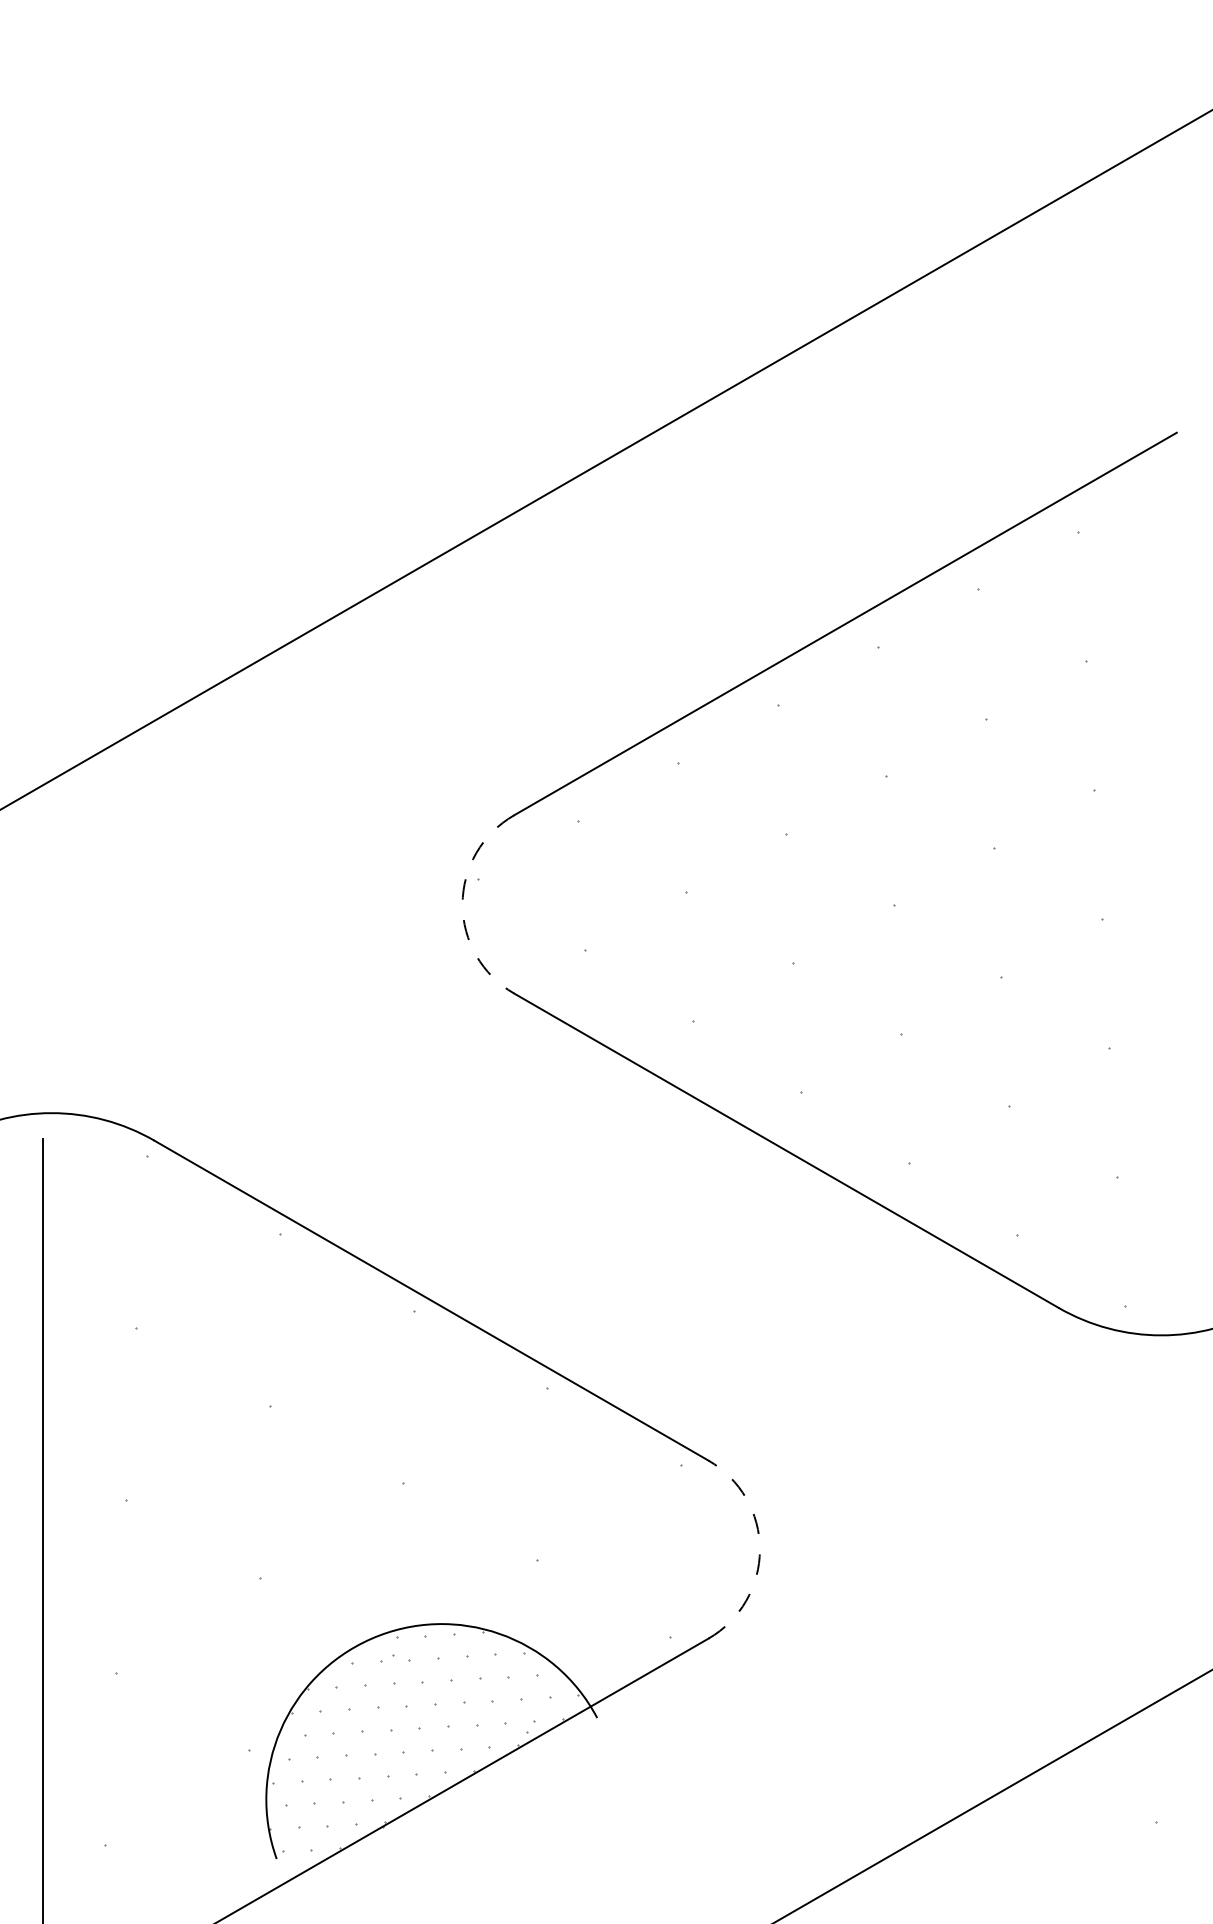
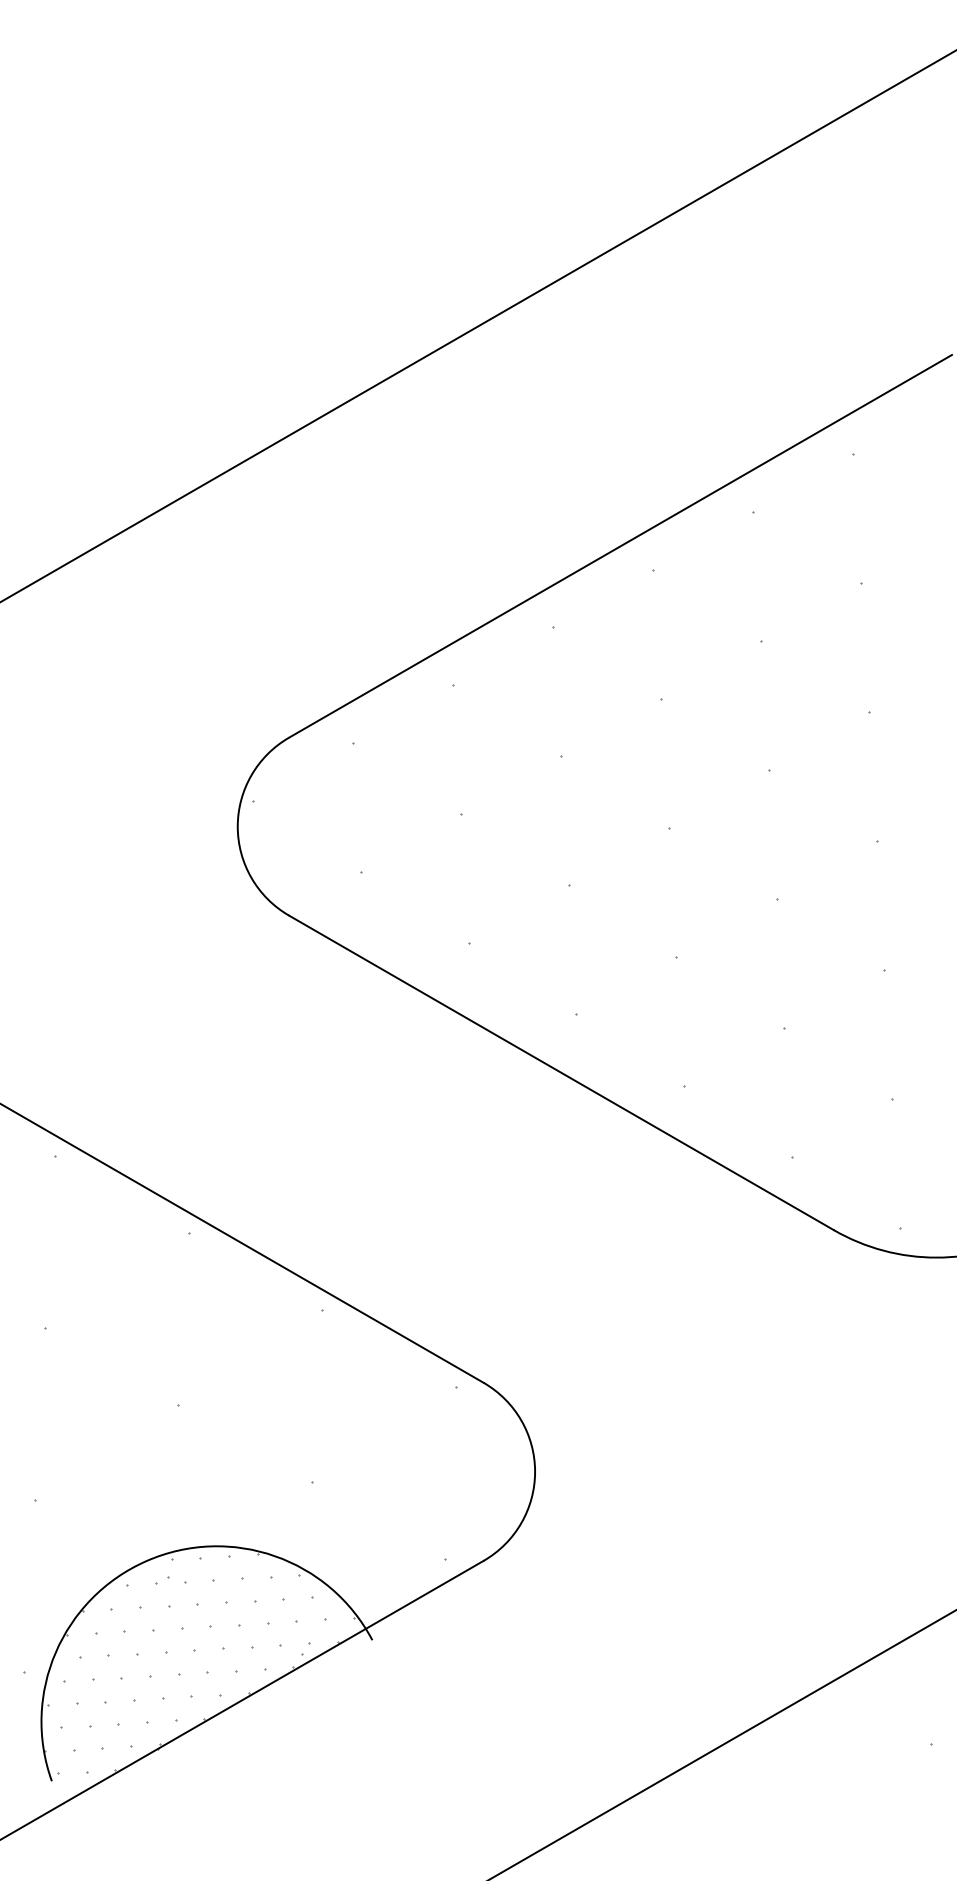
arc: (462, 904) -> (237, 826), dashed -> solid
arc: (759, 1549) -> (534, 1471), dashed -> solid

